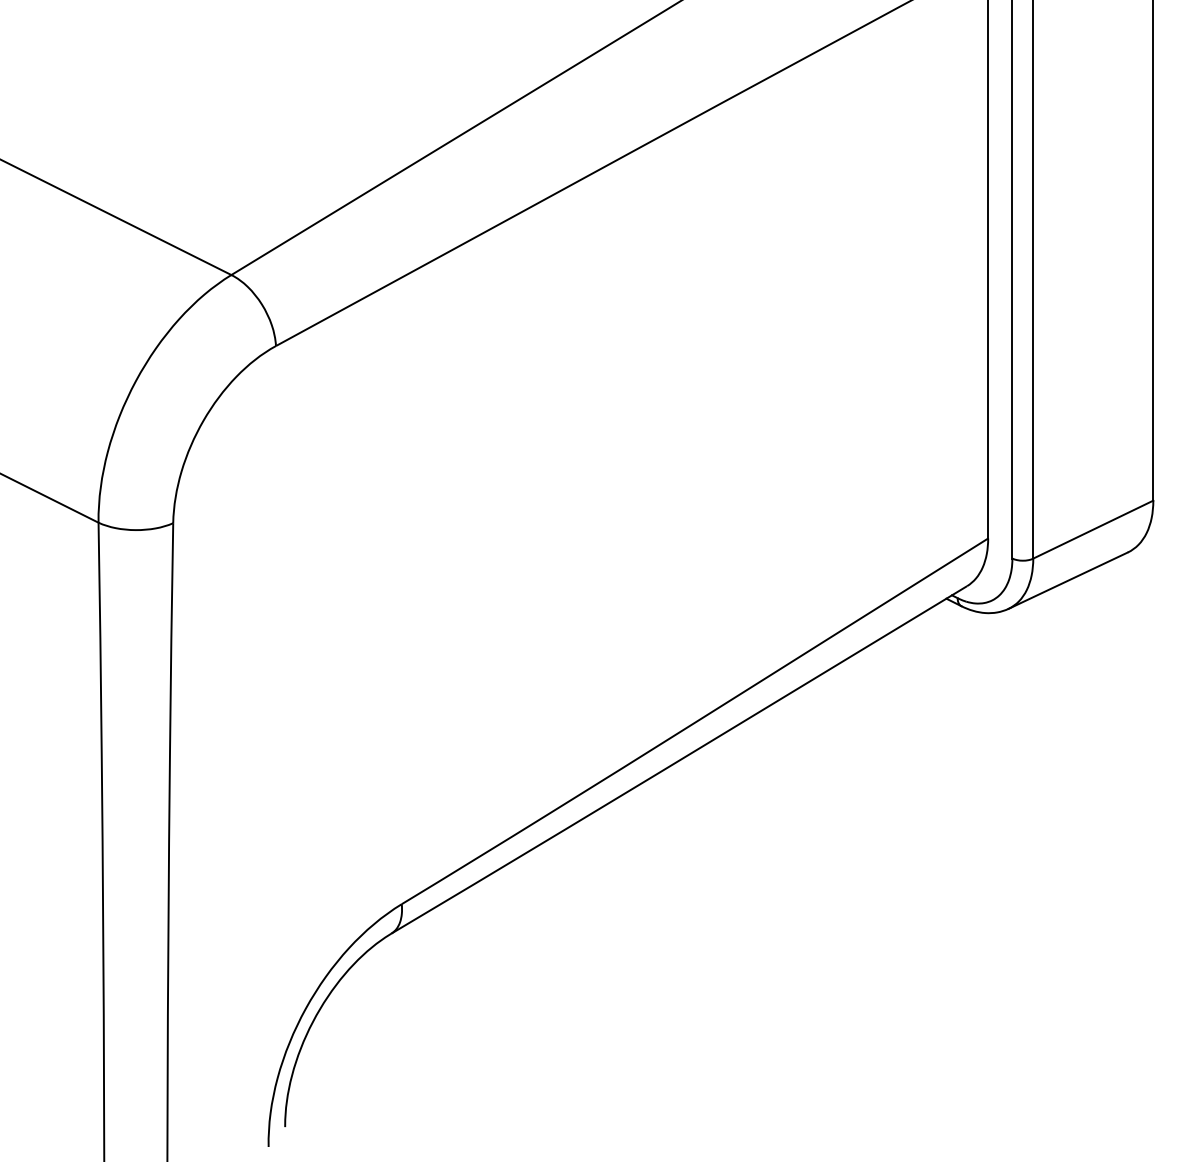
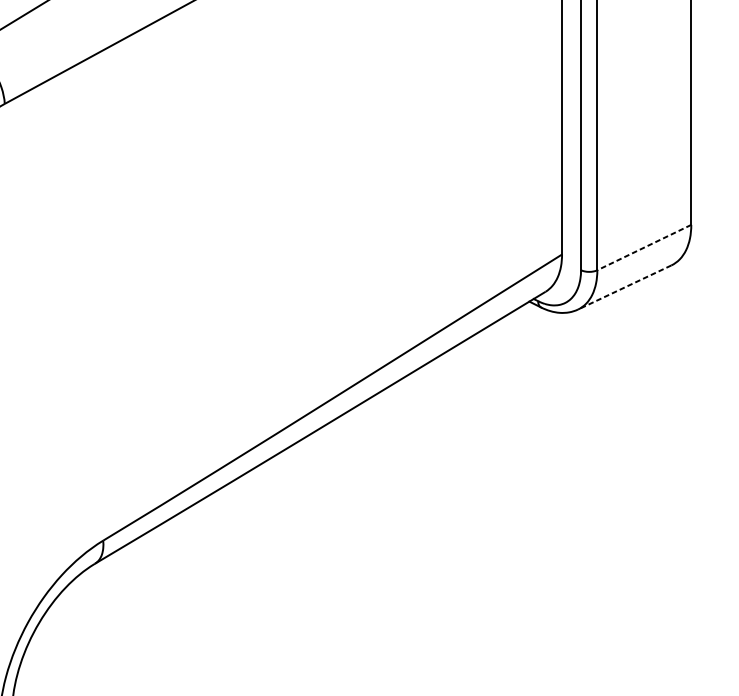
line: (1093, 529) -> (644, 247), solid -> dashed
line: (1068, 580) -> (624, 287), solid -> dashed

